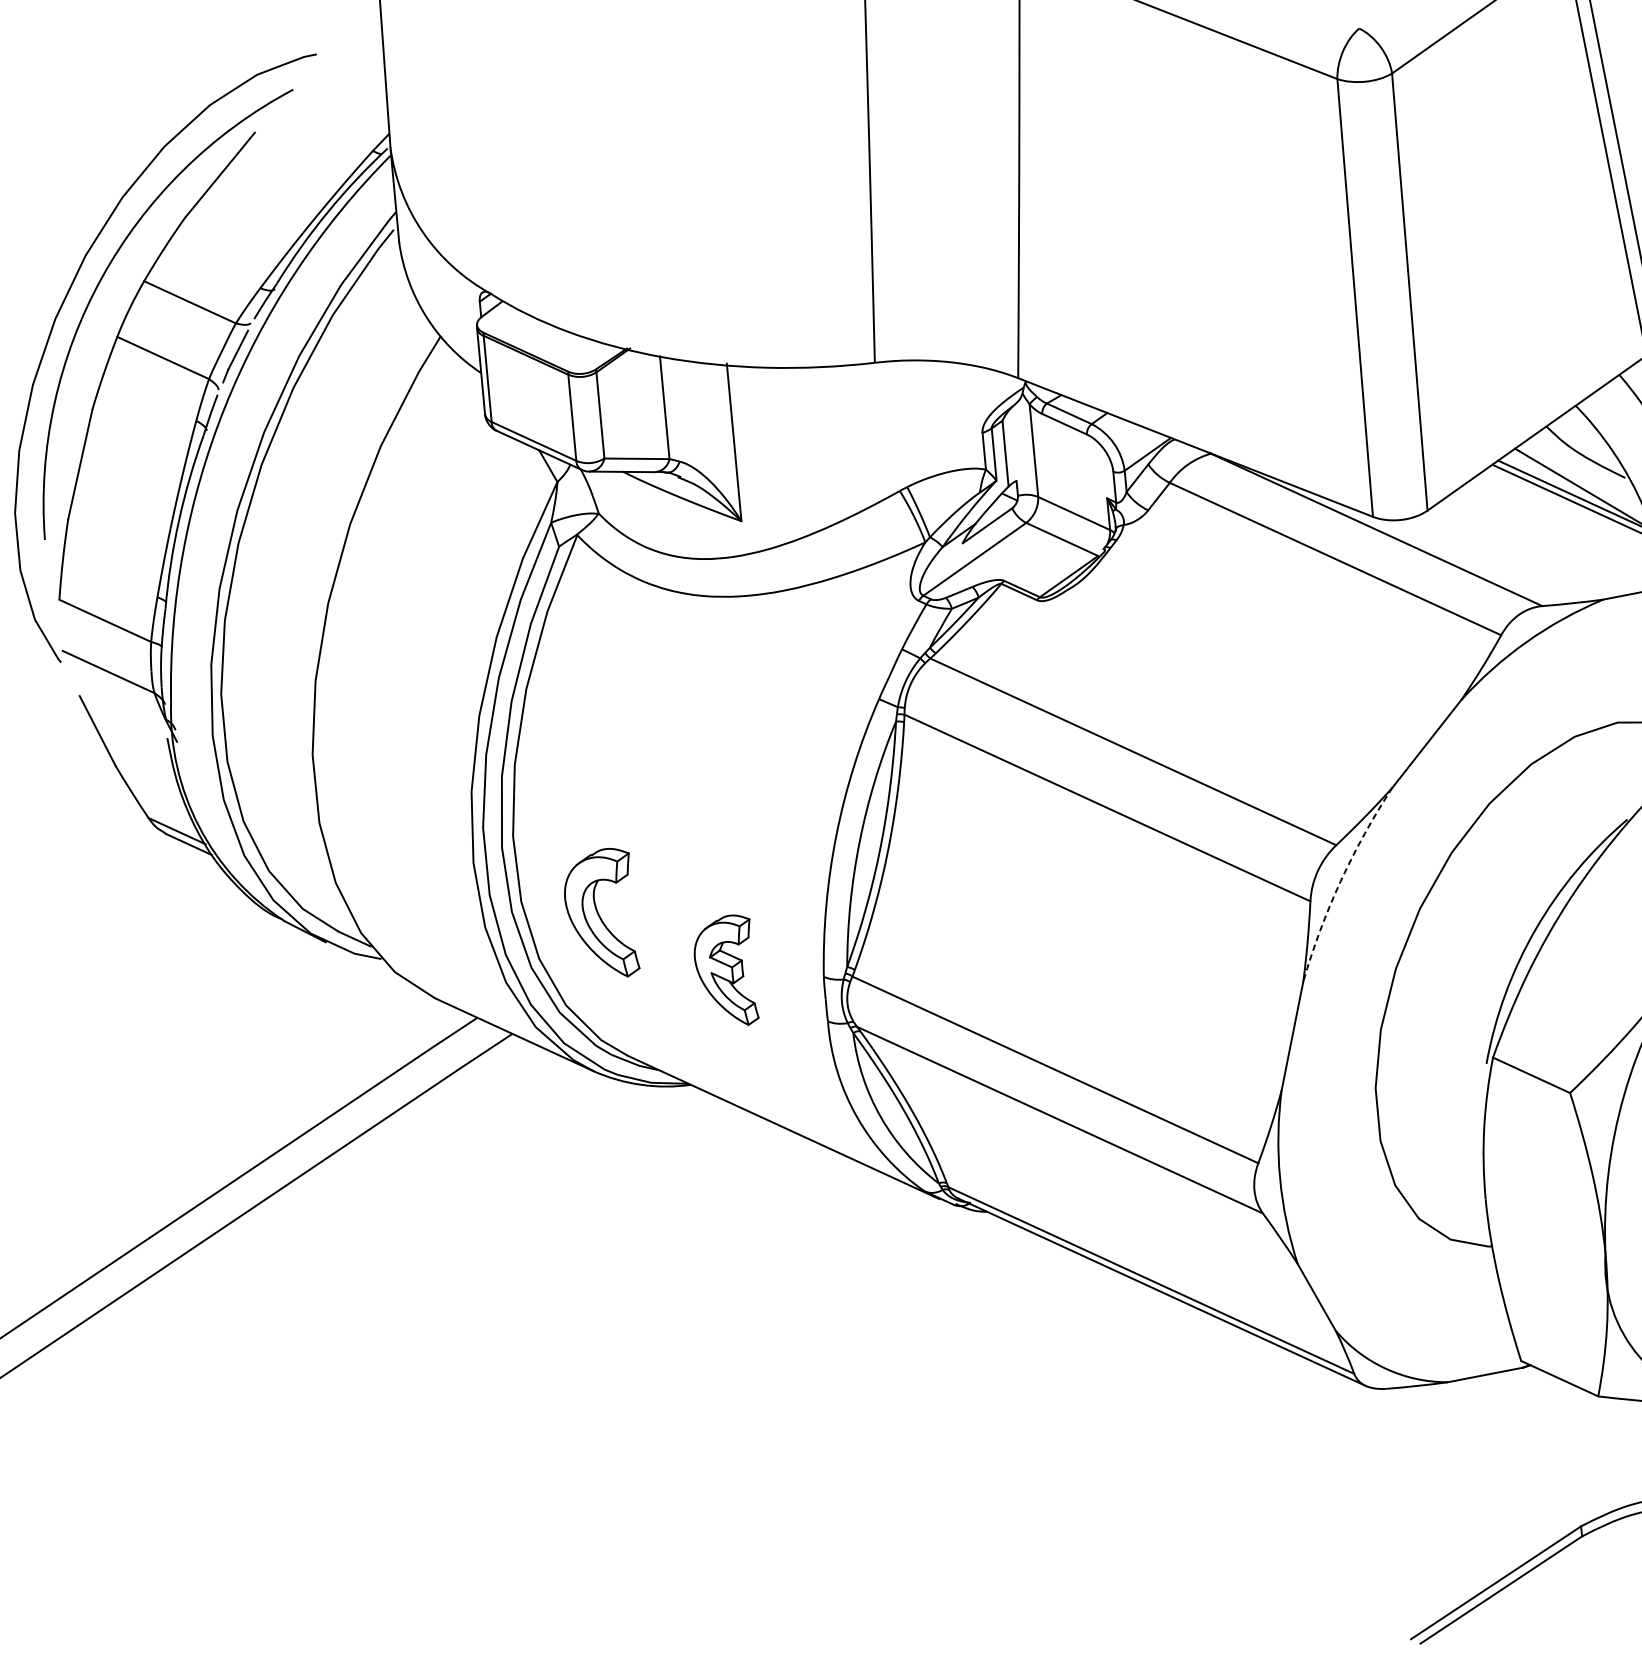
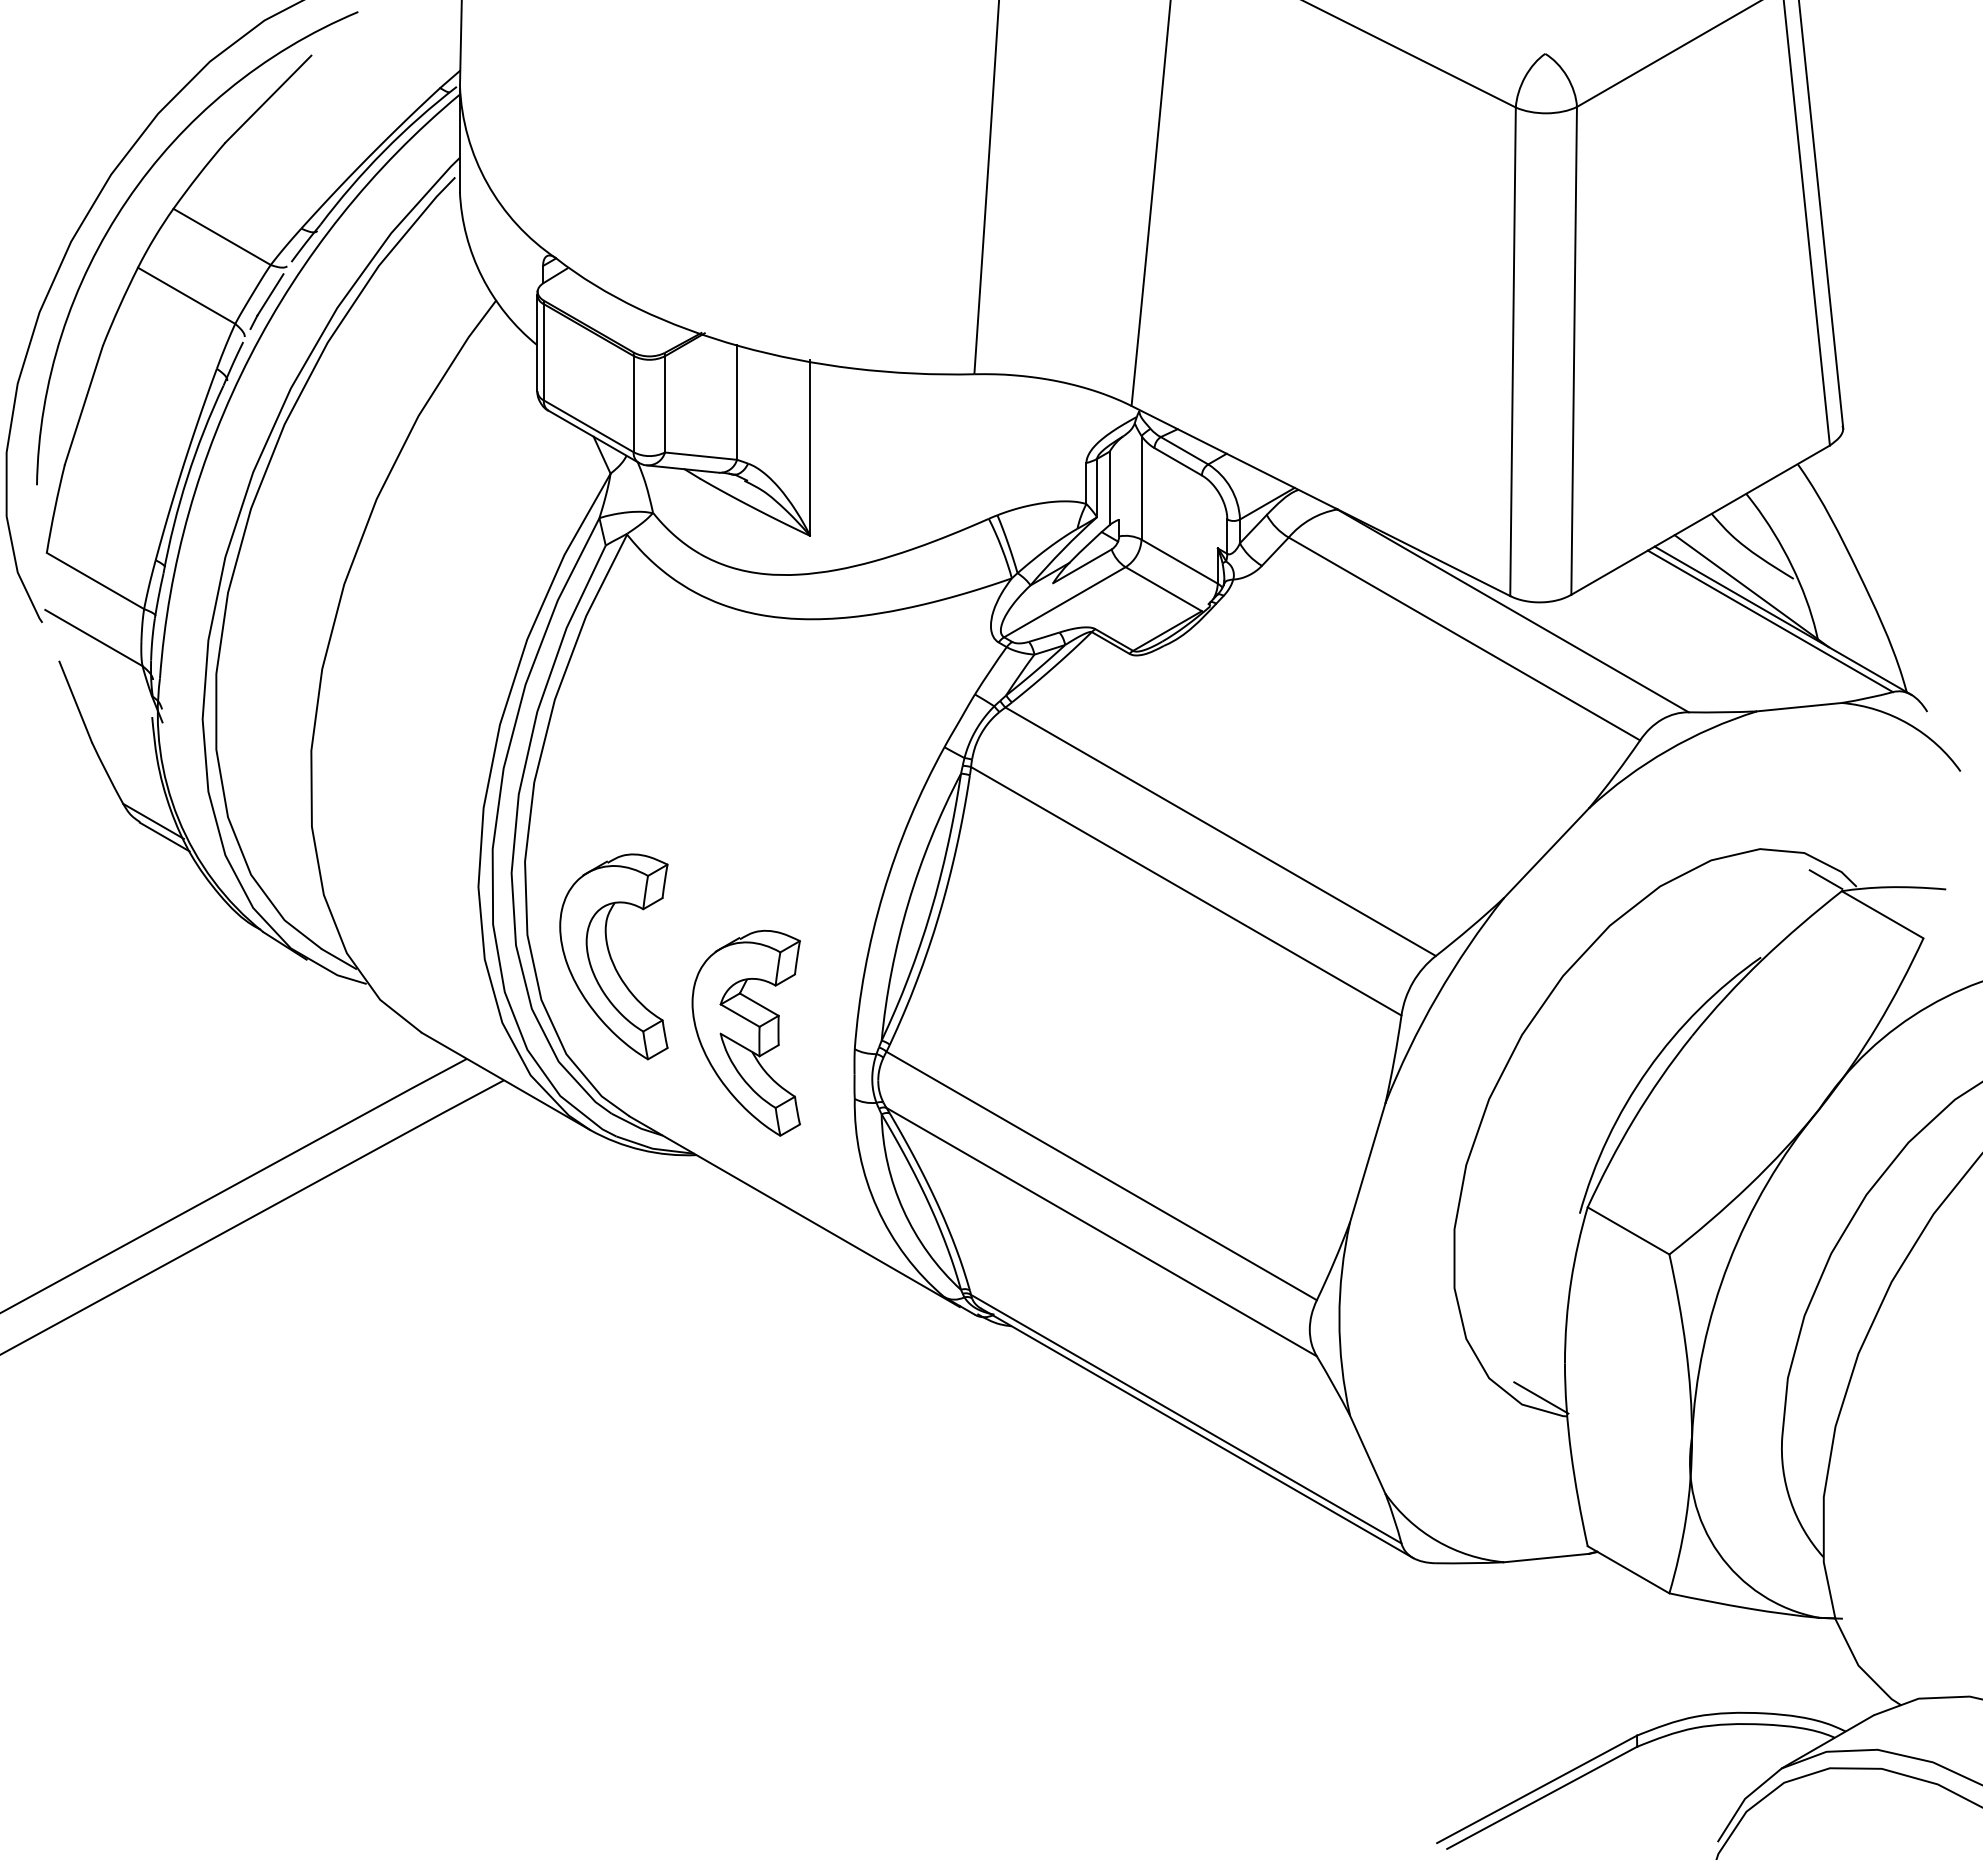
arc: (1341, 881) -> (1437, 996), dashed -> solid
part: (600, 913) -> (613, 956), size x1.43
part: (724, 971) -> (745, 1032), size x1.67
line: (1467, 1231) -> (1541, 1397), added

